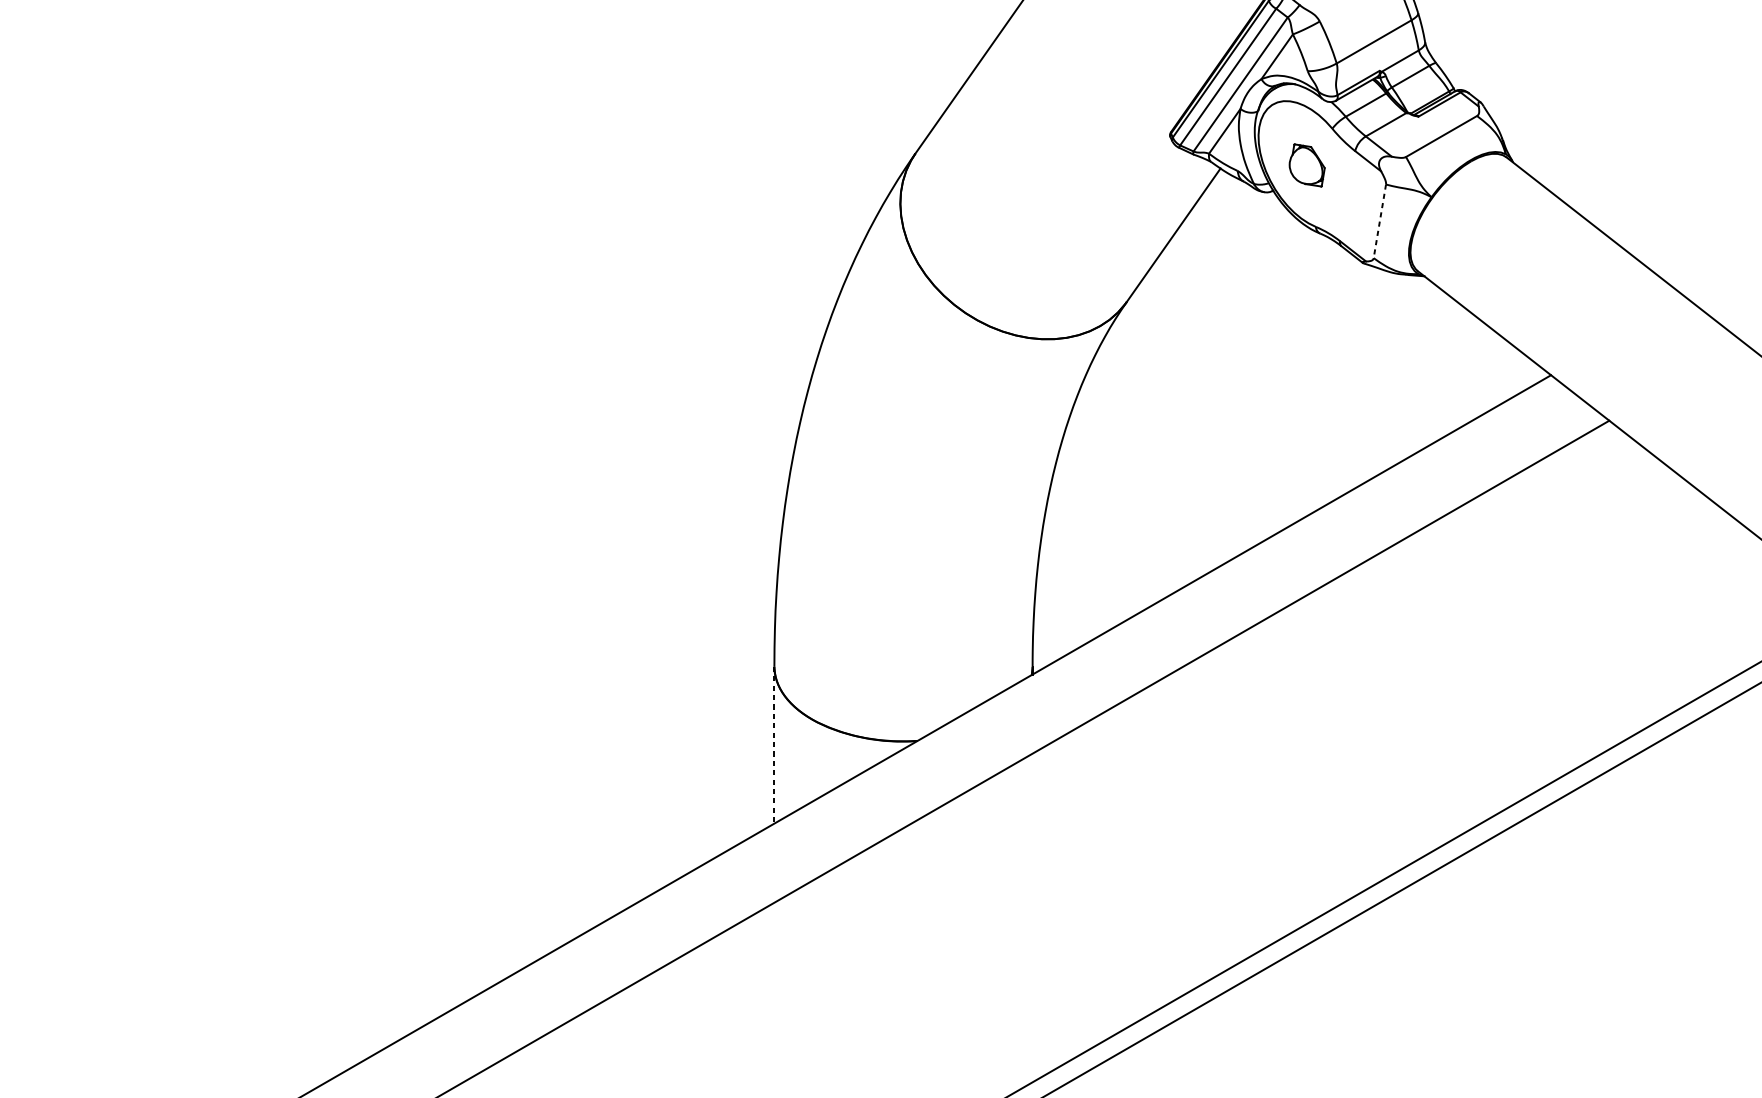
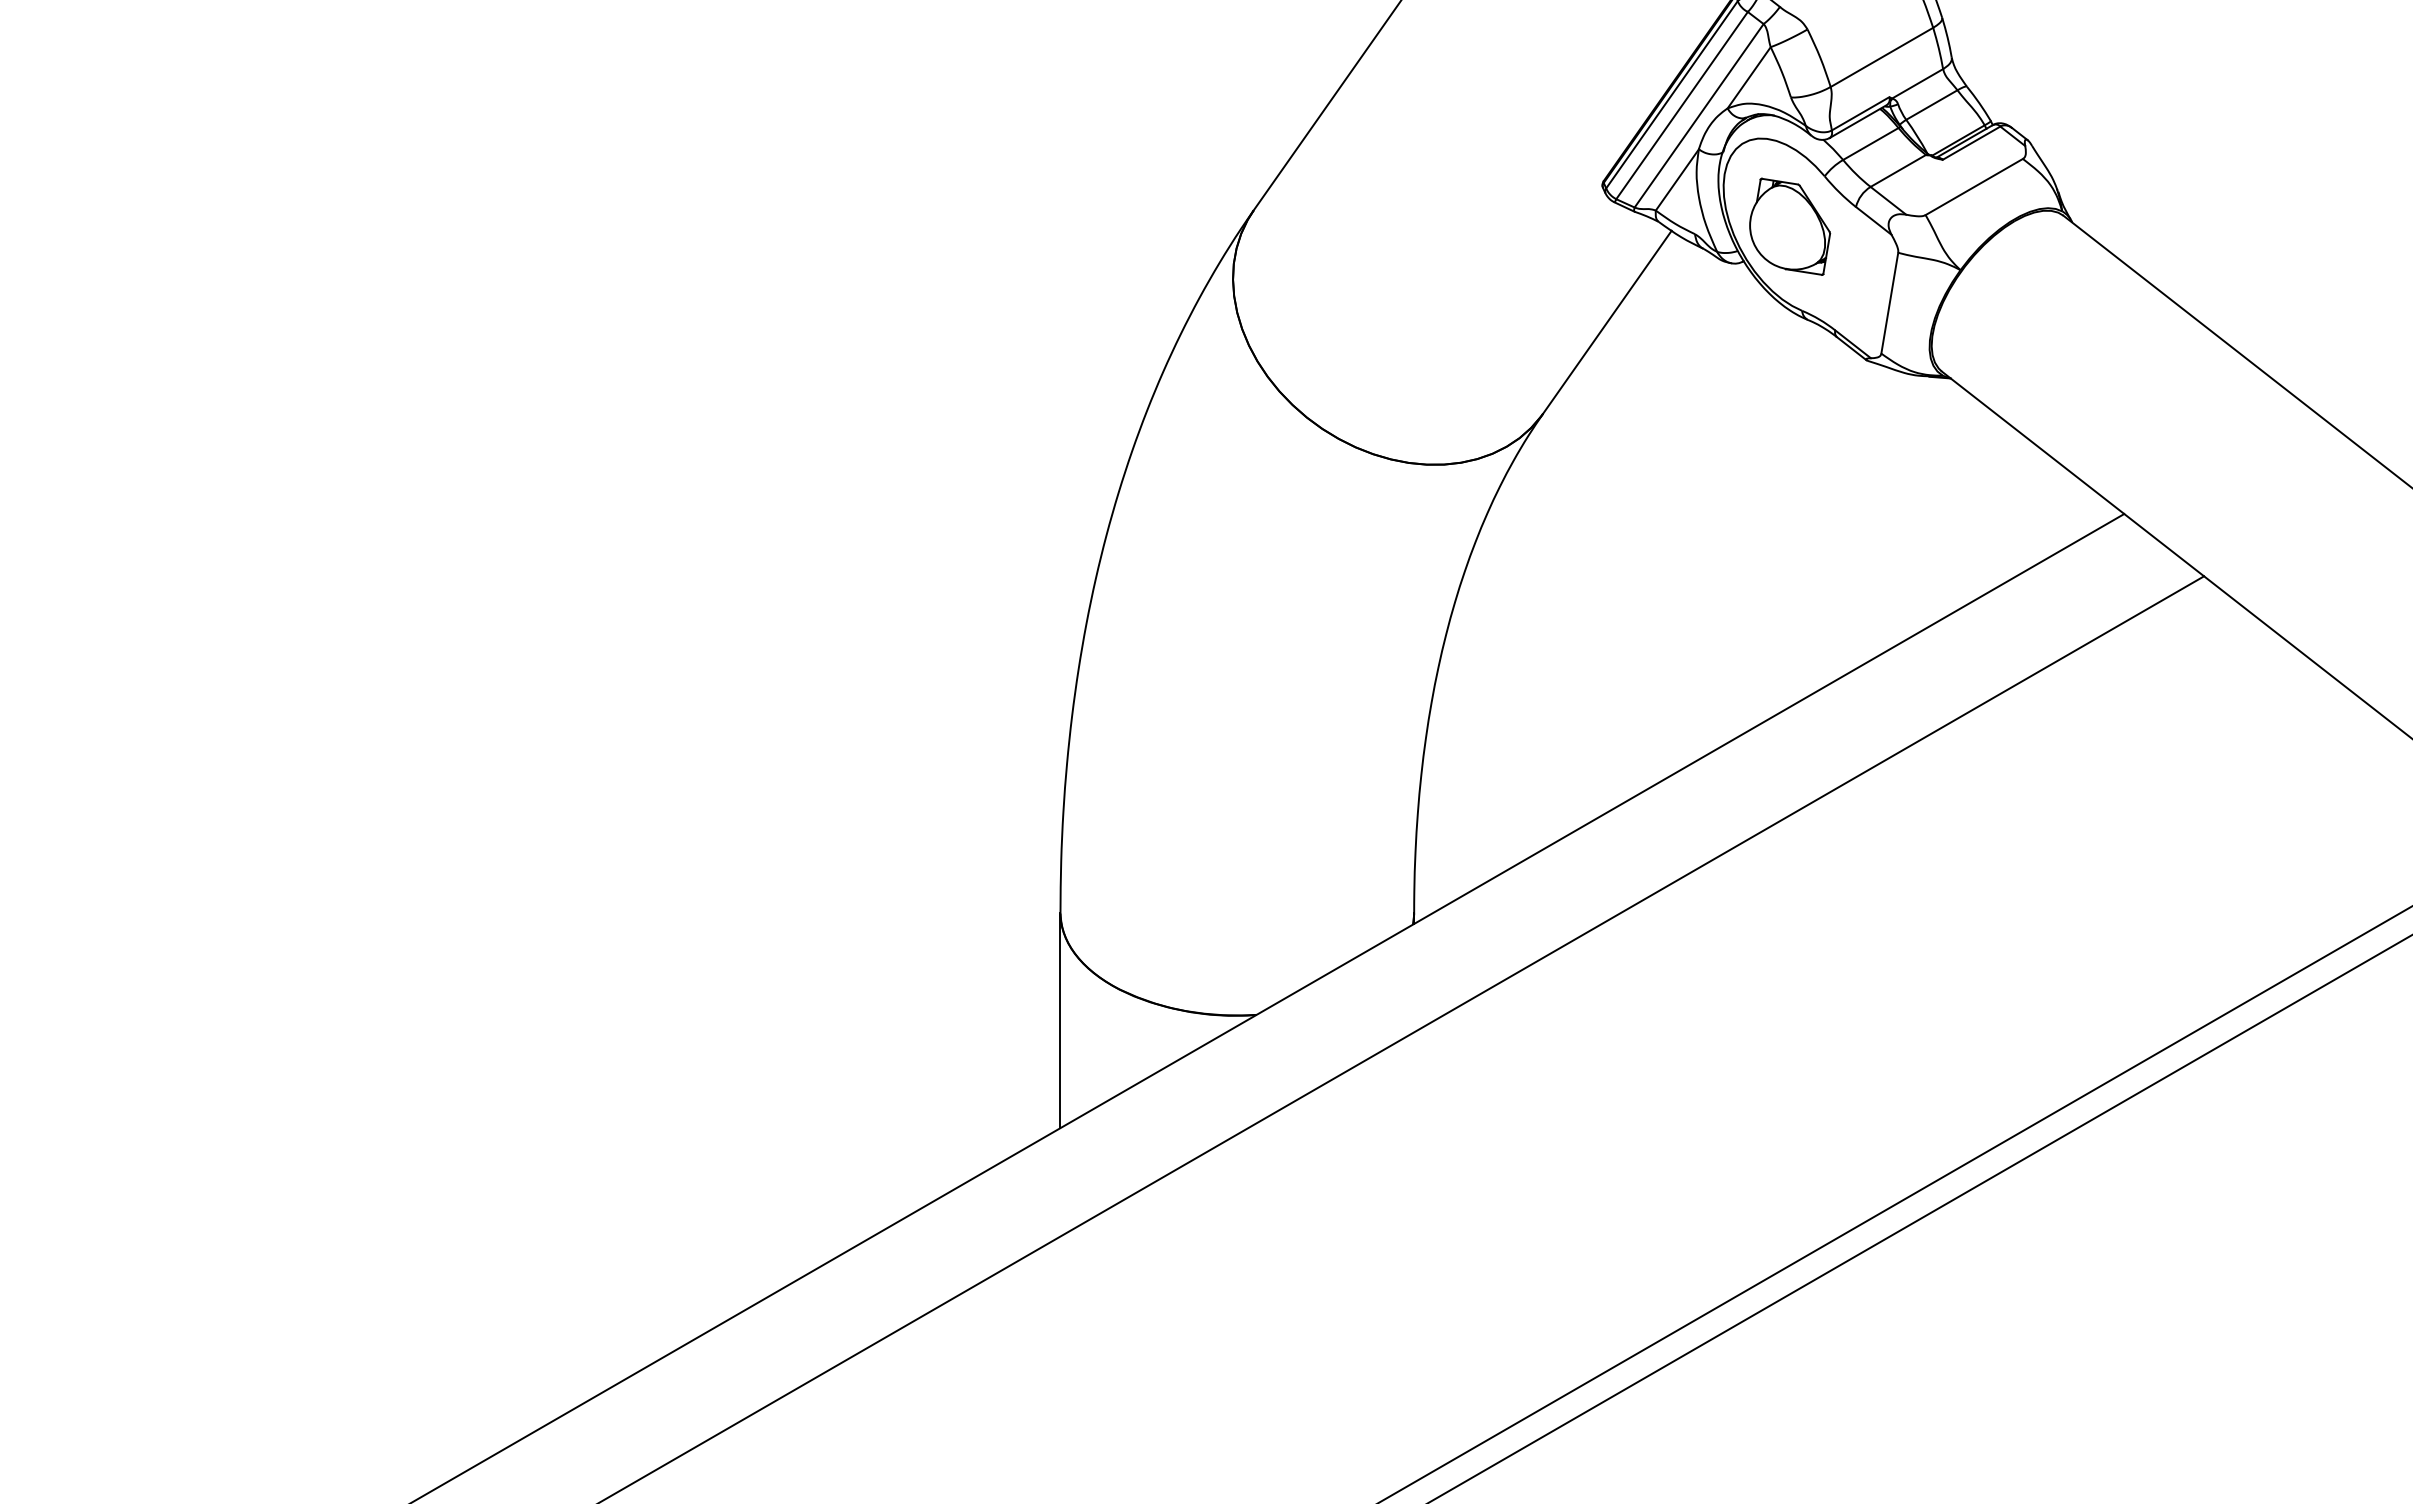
part: (1307, 165) -> (1790, 226), size x1.67
line: (1379, 221) -> (1889, 303), dashed -> solid
line: (774, 745) -> (1060, 1021), dashed -> solid

